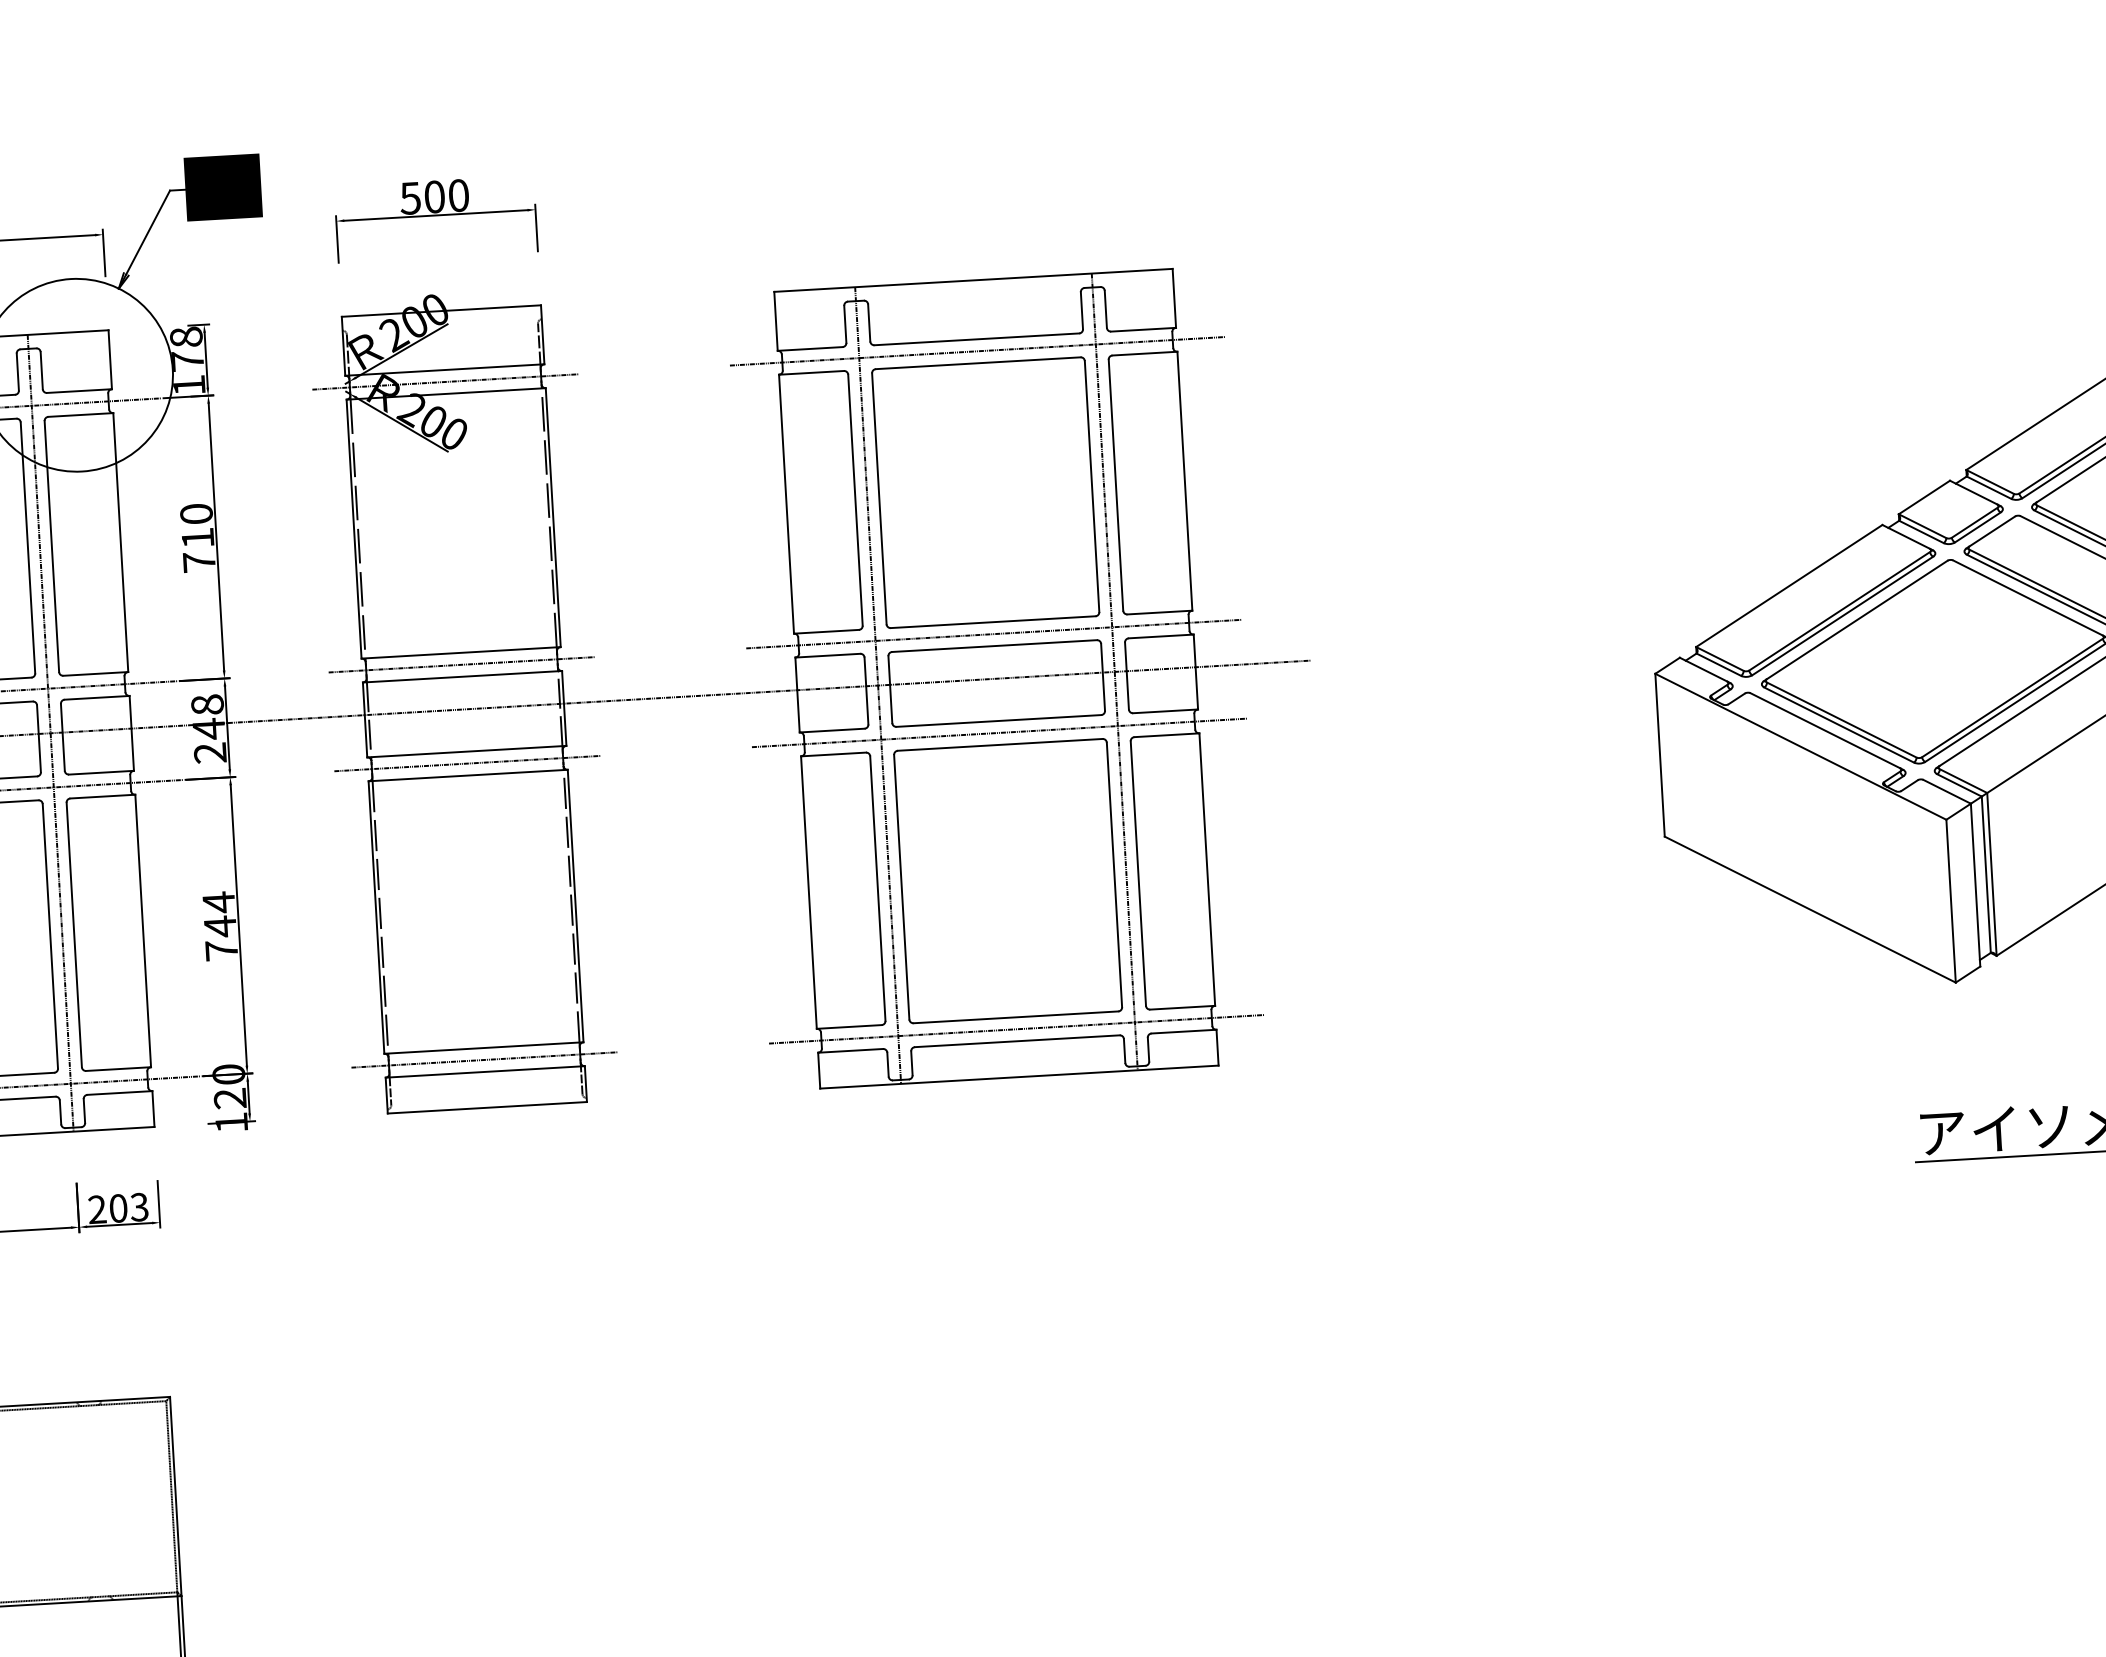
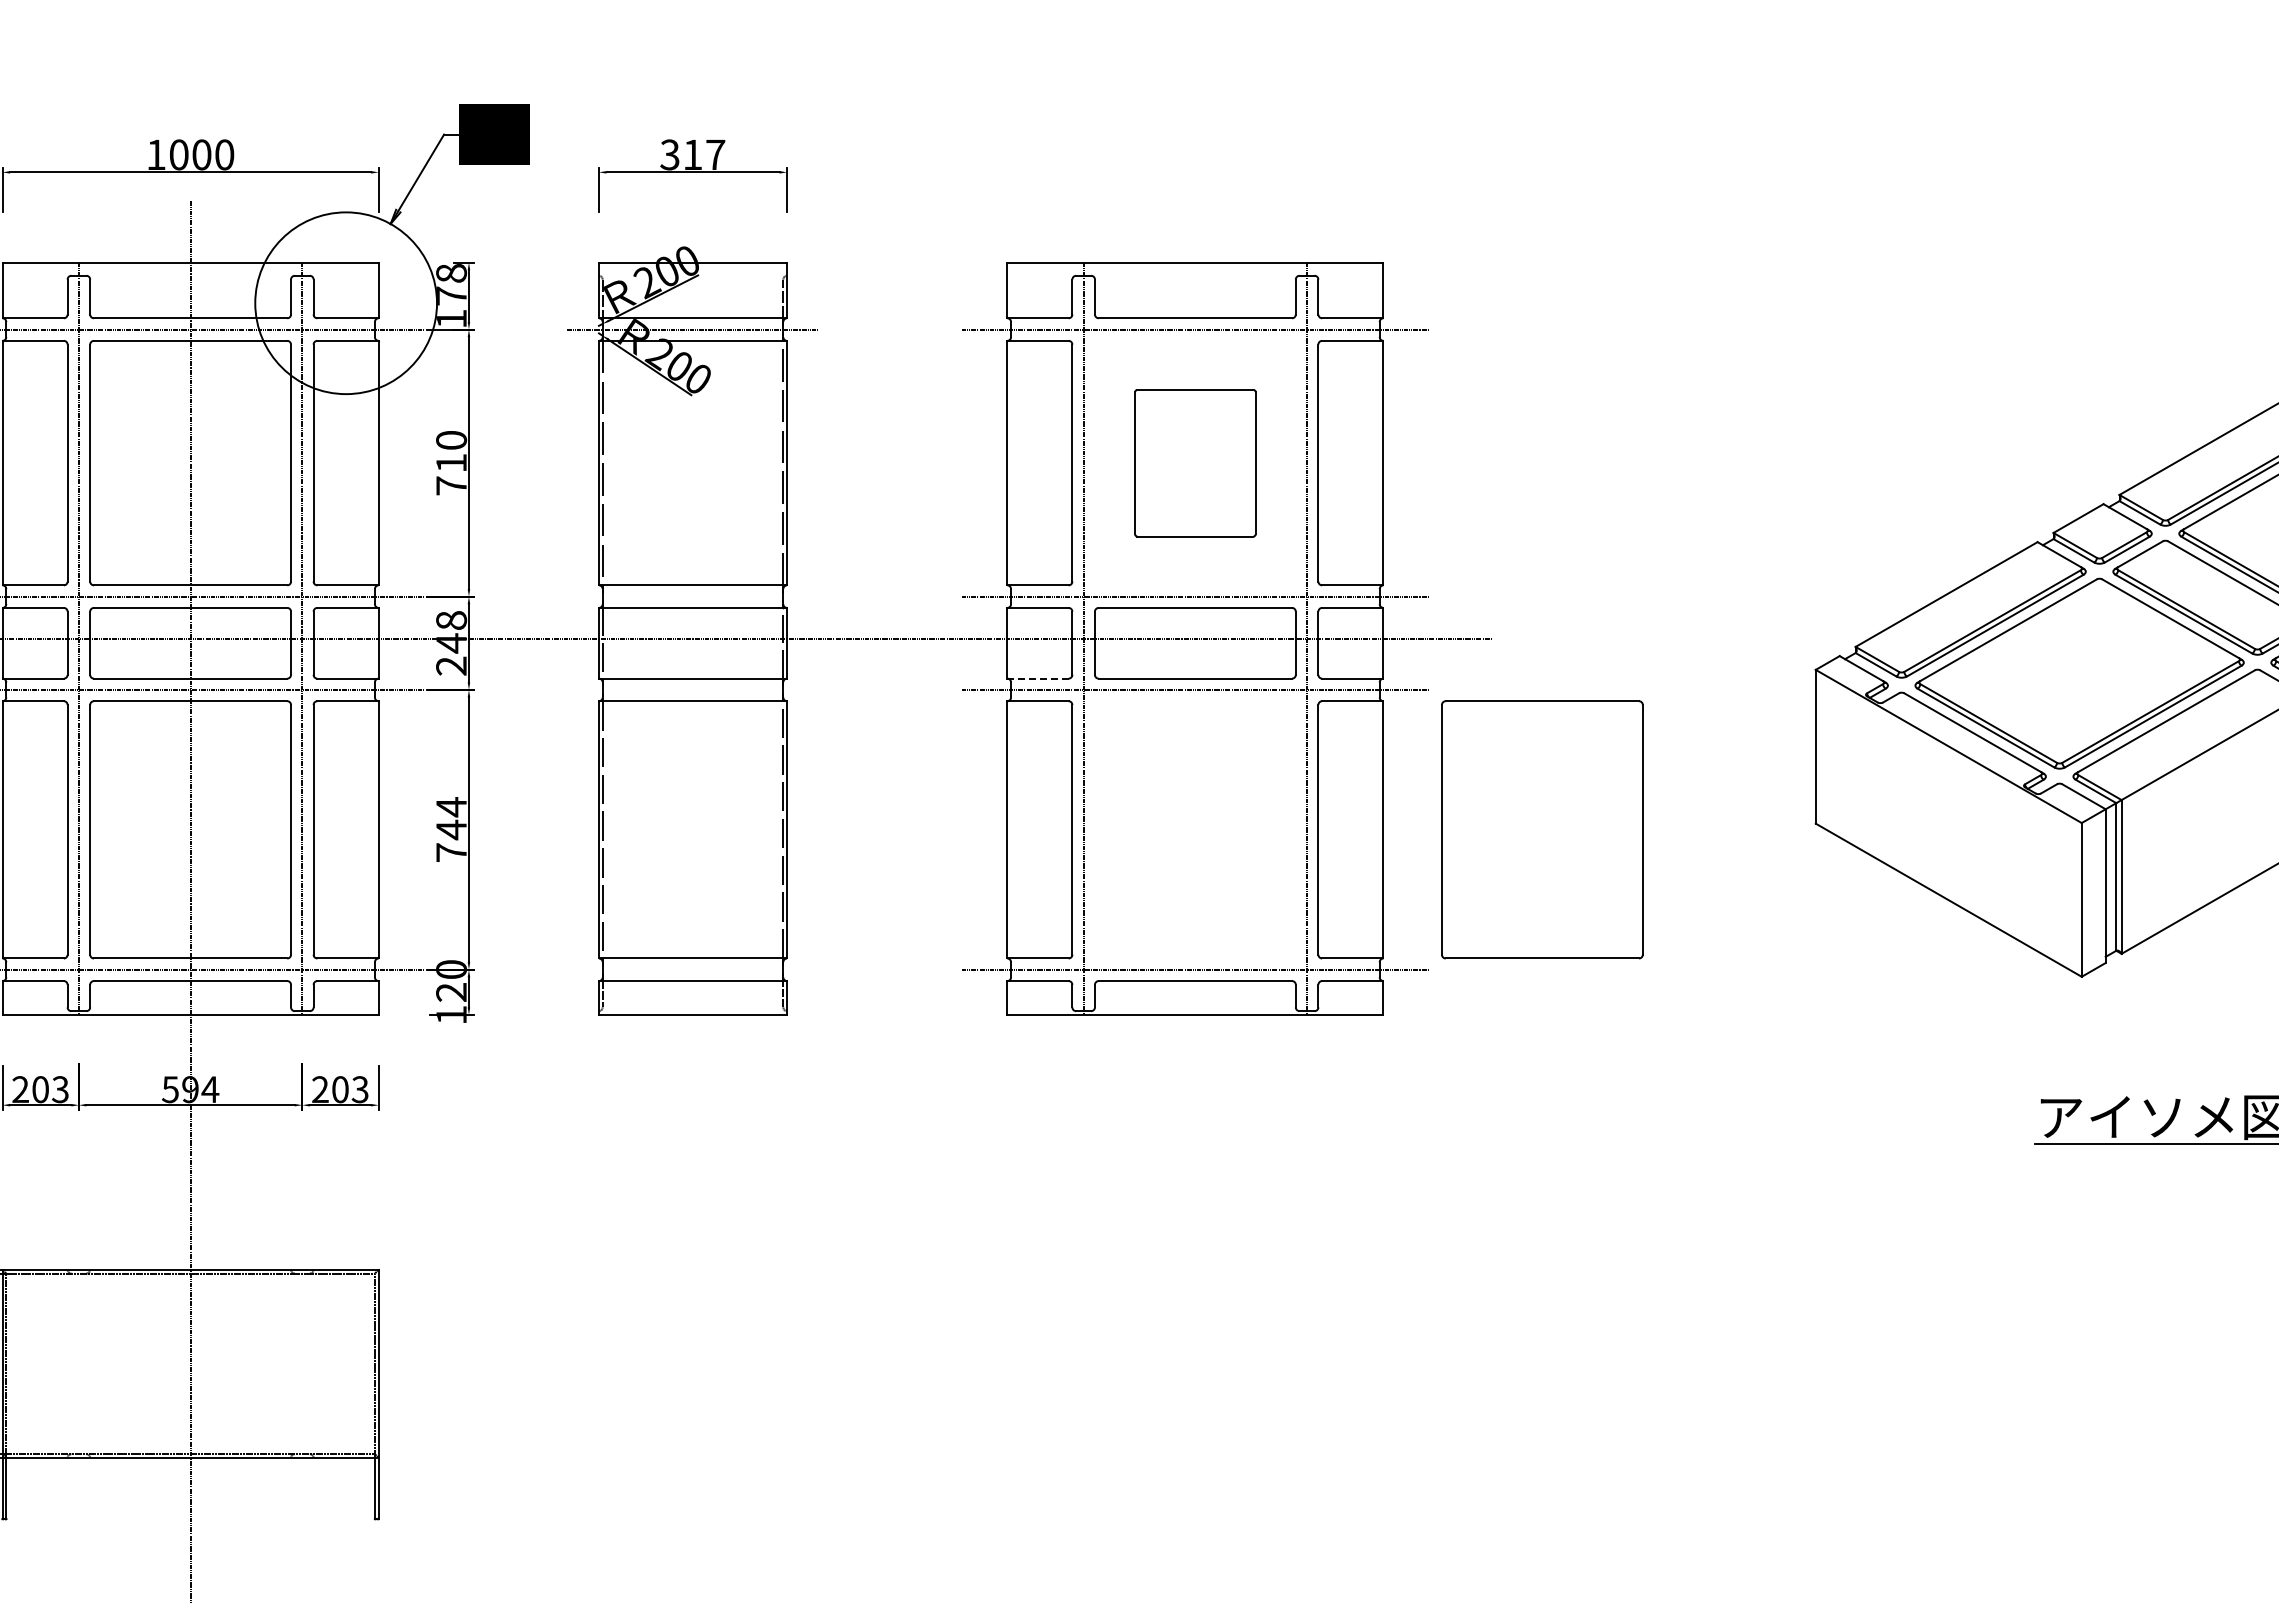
text: (434, 196) -> (692, 154), 500 -> 317
part: (985, 493) -> (1195, 463), size x0.6
line: (461, 664) -> (692, 596), removed
line: (831, 730) -> (1037, 678), solid -> dashed
line: (466, 763) -> (692, 689), removed
part: (1008, 880) -> (1542, 829), moved
line: (484, 1059) -> (692, 969), removed

